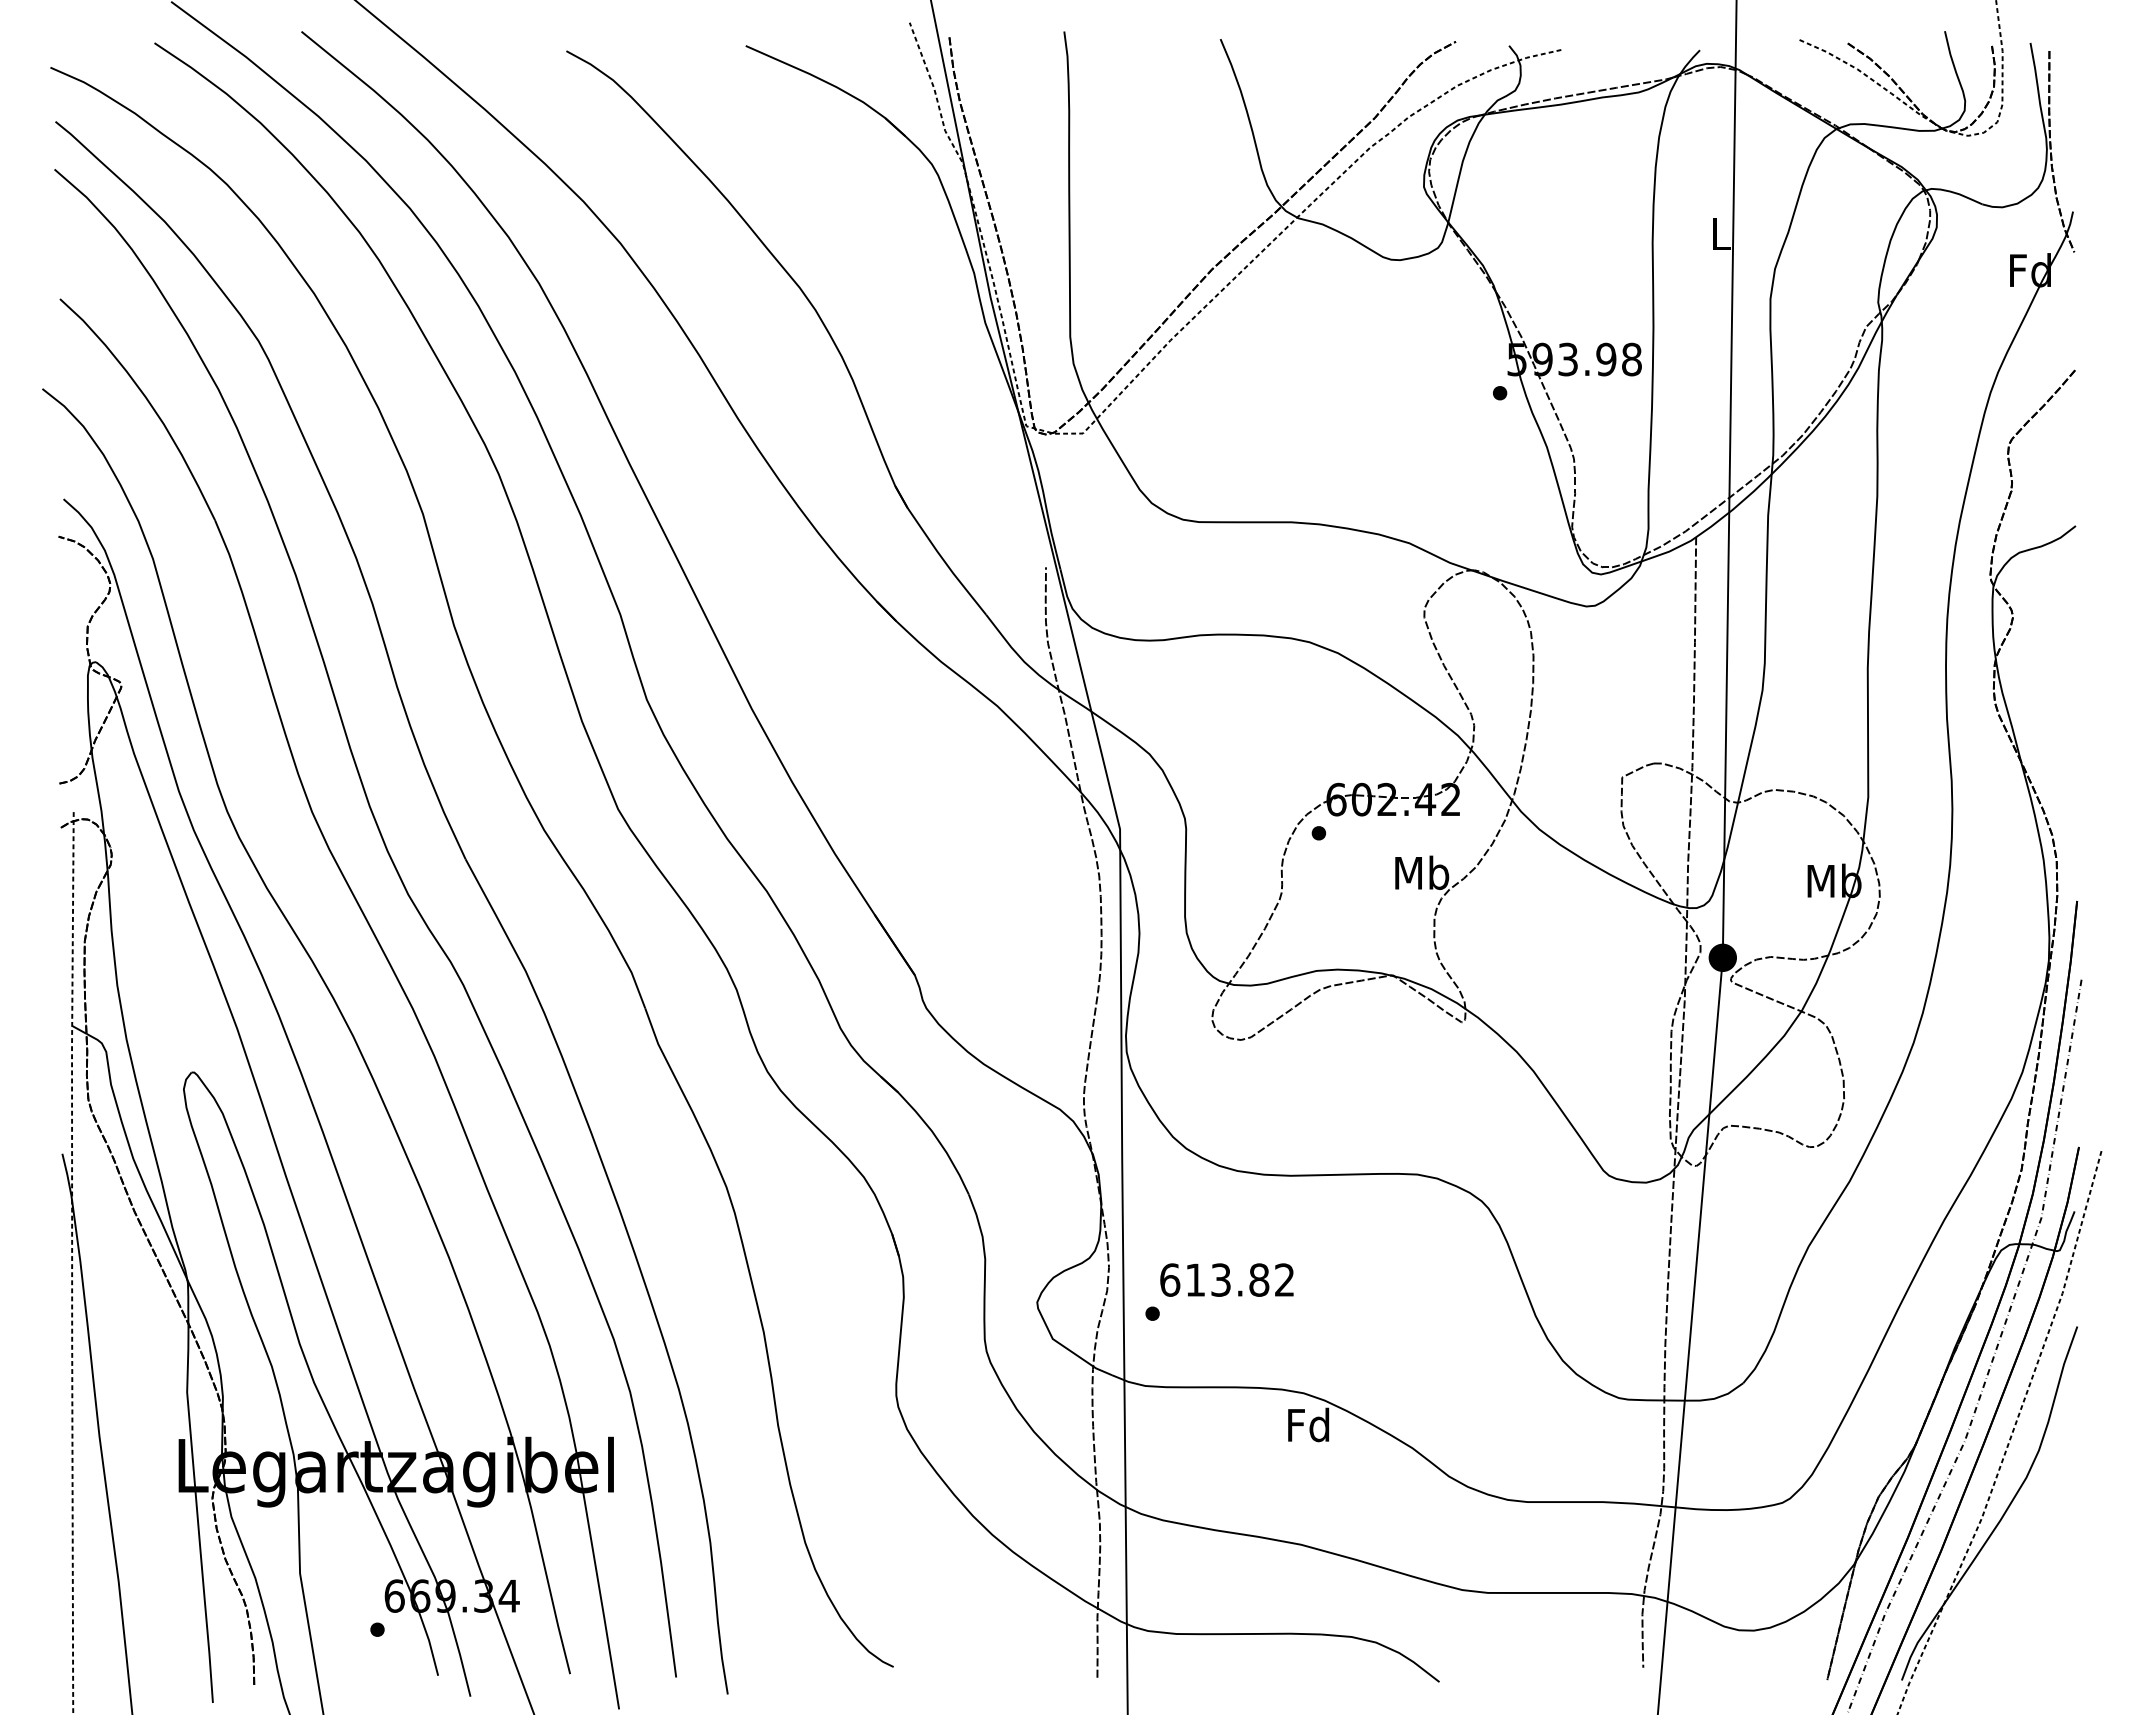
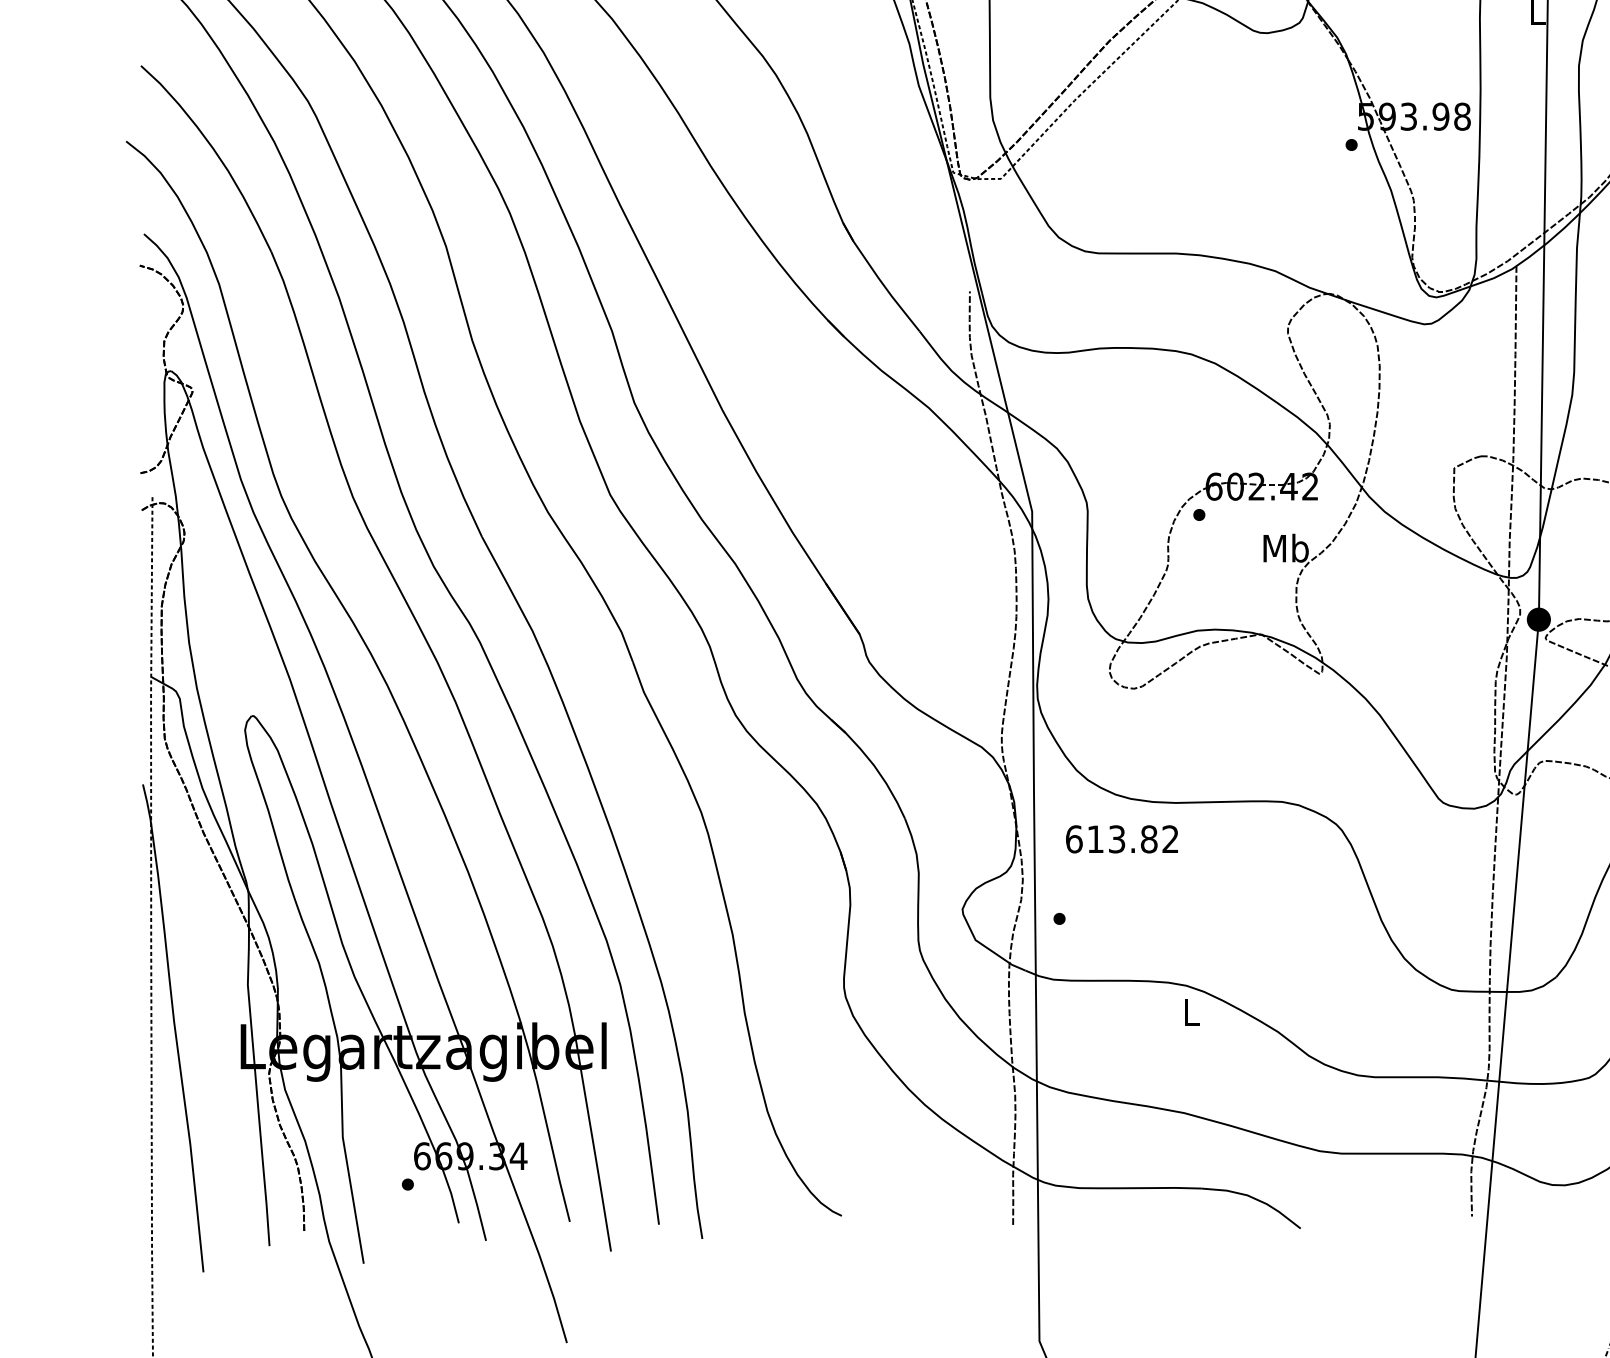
text: (1226, 1279) -> (1121, 838), moved
text: (1308, 1424) -> (1190, 1012), Fd -> L

